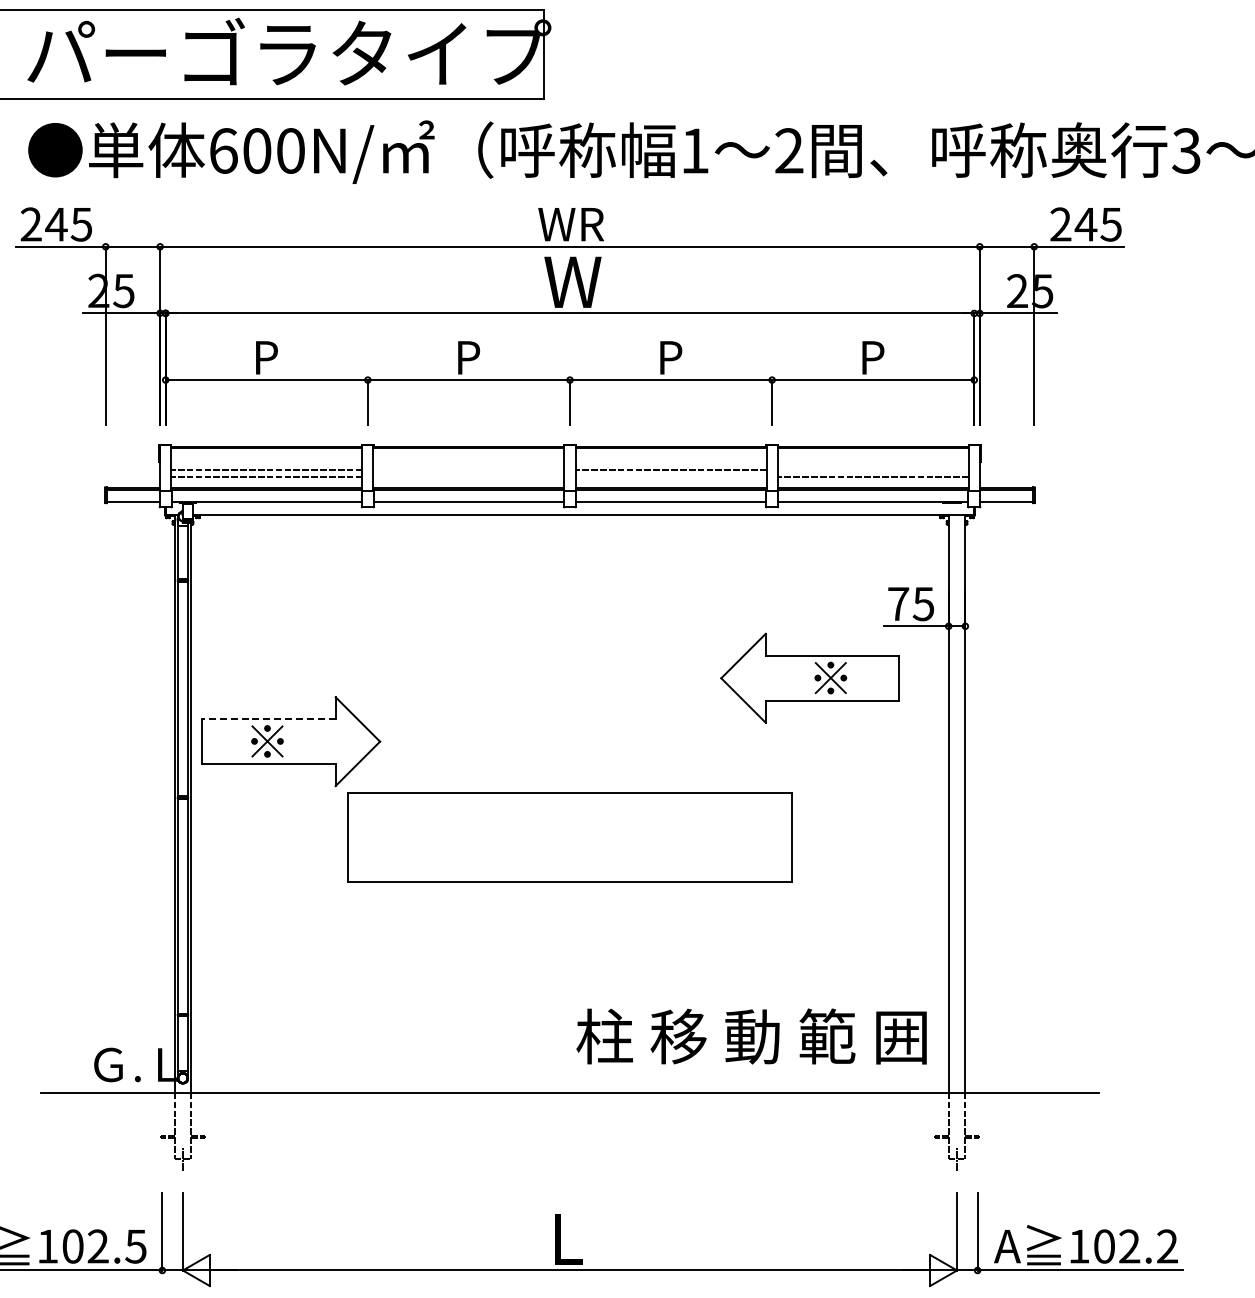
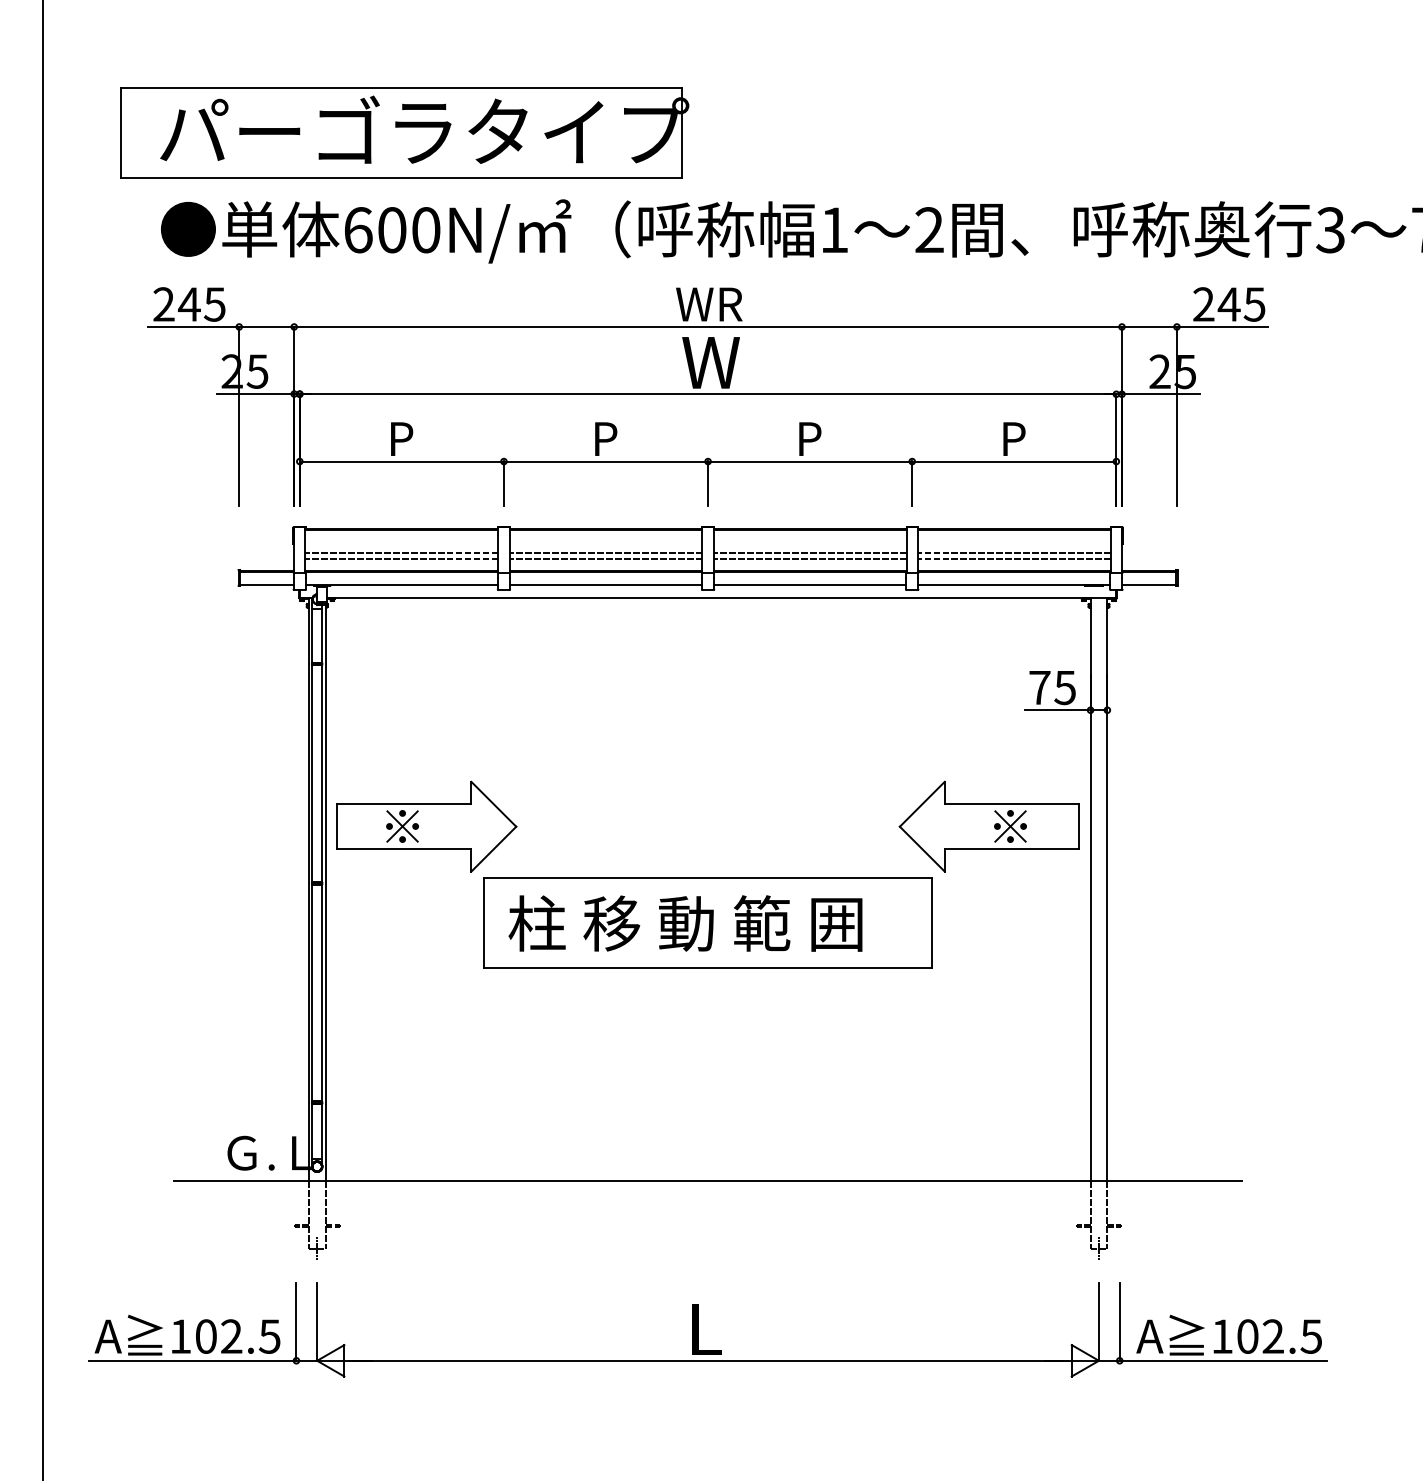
line: (468, 470) -> (605, 552), added
line: (872, 470) -> (1013, 552), added
line: (468, 476) -> (605, 558), added
line: (670, 476) -> (809, 558), added
part: (809, 678) -> (988, 826), moved
line: (268, 719) -> (403, 804), dashed -> solid
text: (751, 1036) -> (685, 923), moved
text: (1167, 1246) -> (1311, 1336), 102.2 -> 102.5

